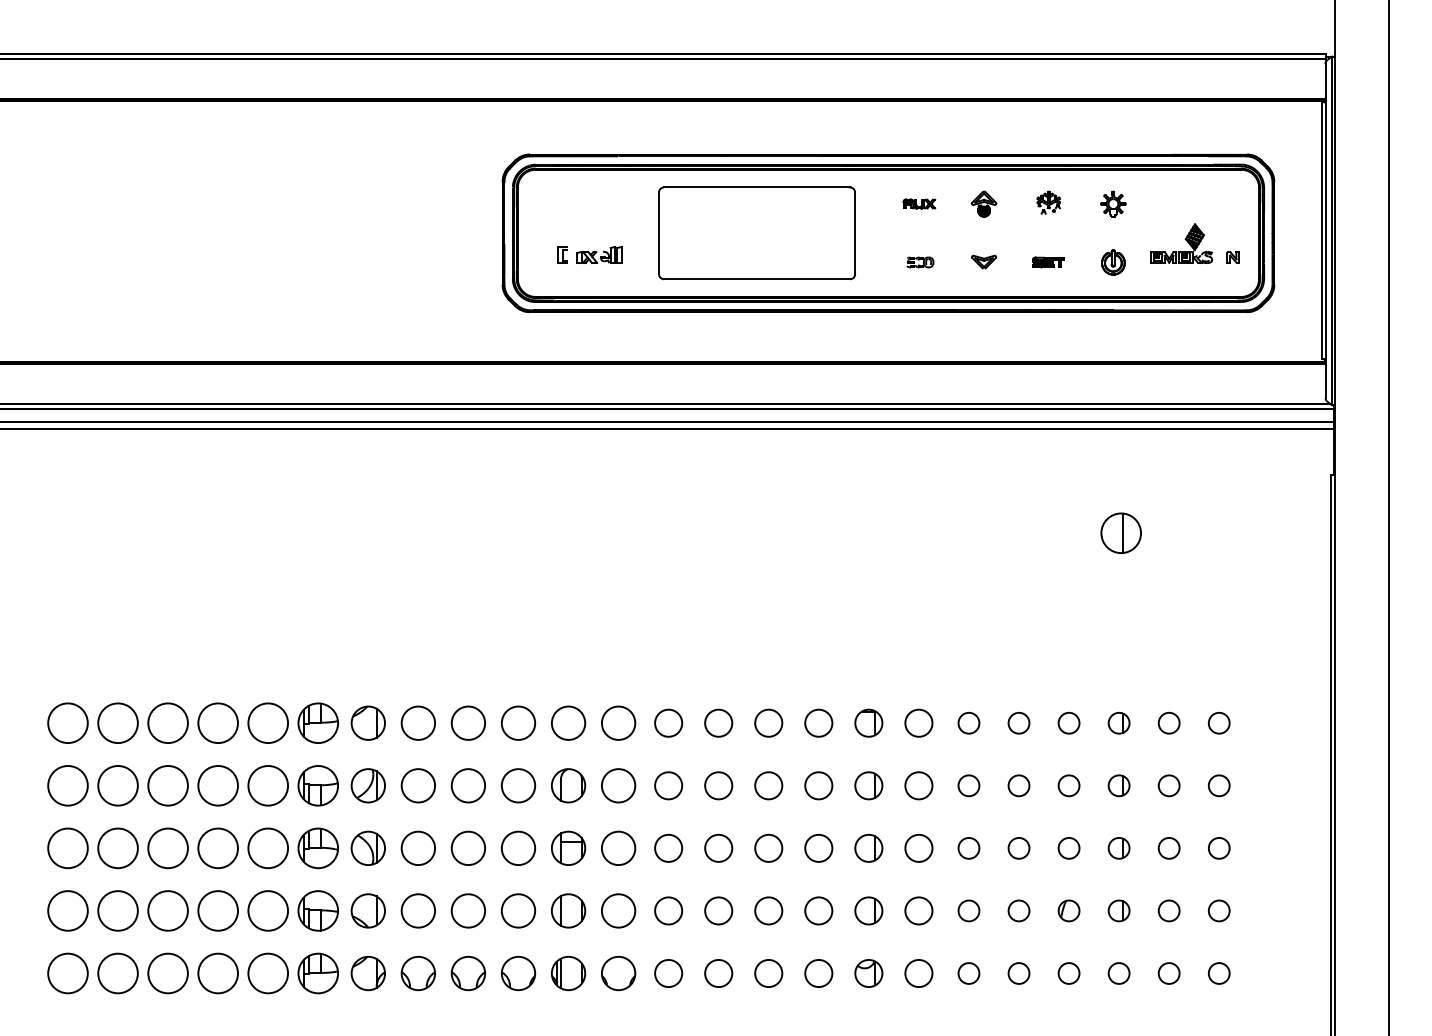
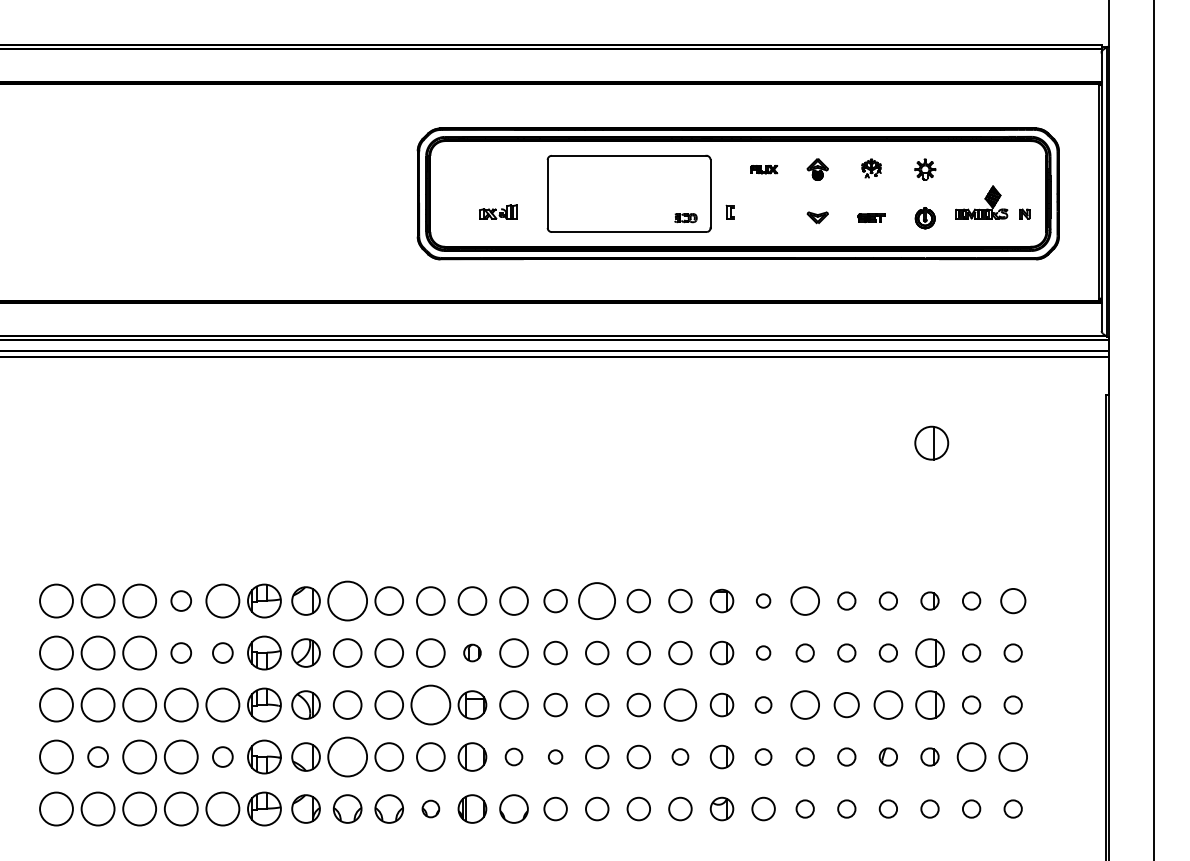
part: (561, 254) -> (729, 211), moved
part: (919, 262) -> (685, 218), moved
circle: (217, 722) -> (180, 600), size x0.6
circle: (418, 722) -> (347, 600), size x1.4
circle: (719, 722) -> (597, 600), size x1.6
circle: (918, 722) -> (763, 600), size x0.6
circle: (968, 722) -> (804, 600), size x1.6
circle: (1218, 722) -> (1012, 600), size x1.4
circle: (217, 785) -> (180, 652), size x0.6
circle: (267, 785) -> (222, 652), size x0.6
part: (568, 785) -> (472, 652), size x0.6
circle: (918, 785) -> (763, 652), size x0.6
part: (1118, 785) -> (929, 652), size x1.6
circle: (518, 847) -> (430, 704), size x1.4
circle: (818, 847) -> (680, 704), size x1.4
circle: (918, 847) -> (763, 704), size x0.7
circle: (968, 847) -> (804, 704), size x1.6
circle: (1018, 847) -> (846, 704), size x1.4
circle: (1069, 847) -> (888, 704), size x1.6
part: (1118, 847) -> (929, 704), size x1.6
circle: (117, 910) -> (97, 756), size x0.6
circle: (267, 910) -> (222, 756), size x0.6
circle: (418, 910) -> (347, 756), size x1.4
circle: (617, 910) -> (513, 756), size x0.6
circle: (668, 910) -> (555, 756), size x0.6
circle: (818, 910) -> (680, 756), size x0.7
circle: (918, 910) -> (763, 756), size x0.7
circle: (1169, 910) -> (971, 756), size x1.6
circle: (1218, 910) -> (1012, 756), size x1.6
part: (518, 972) -> (430, 808), size x0.6

